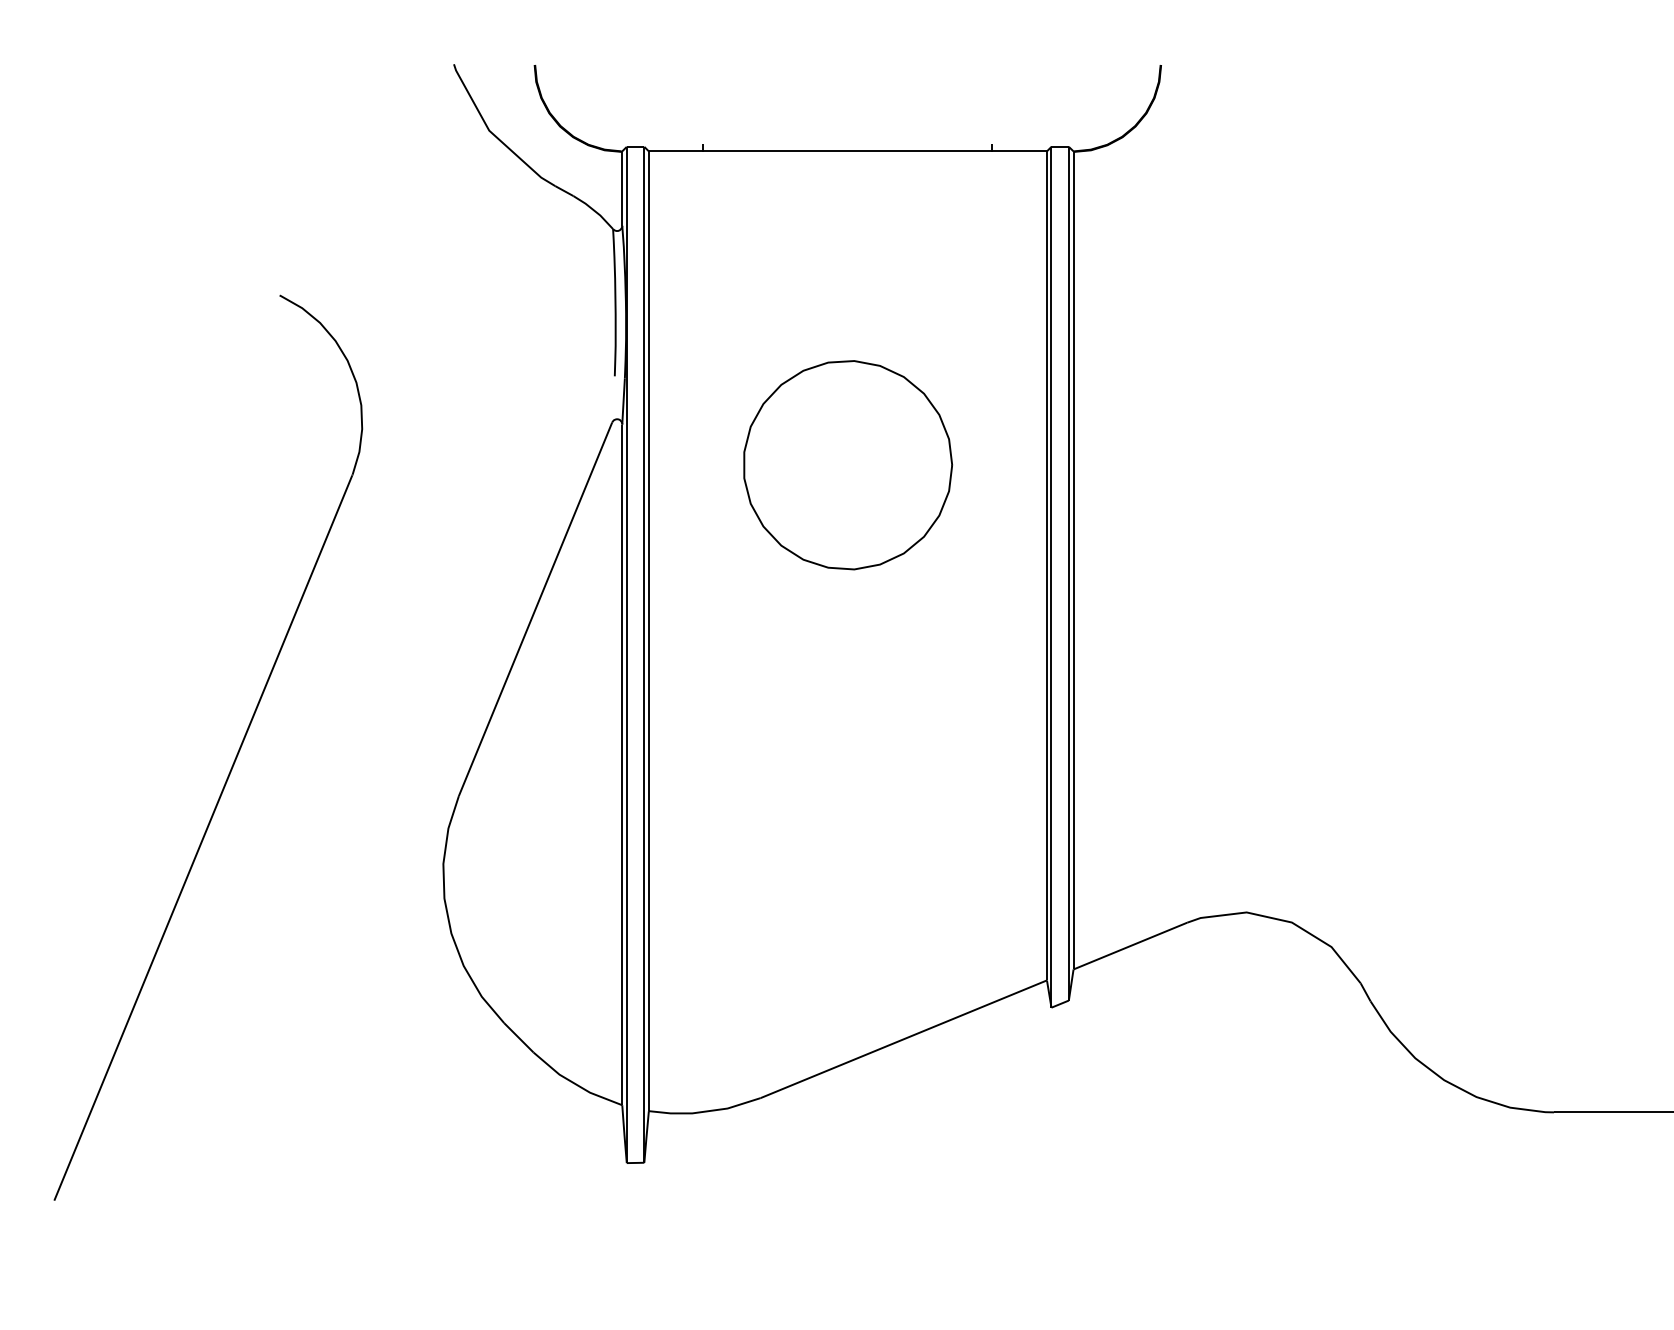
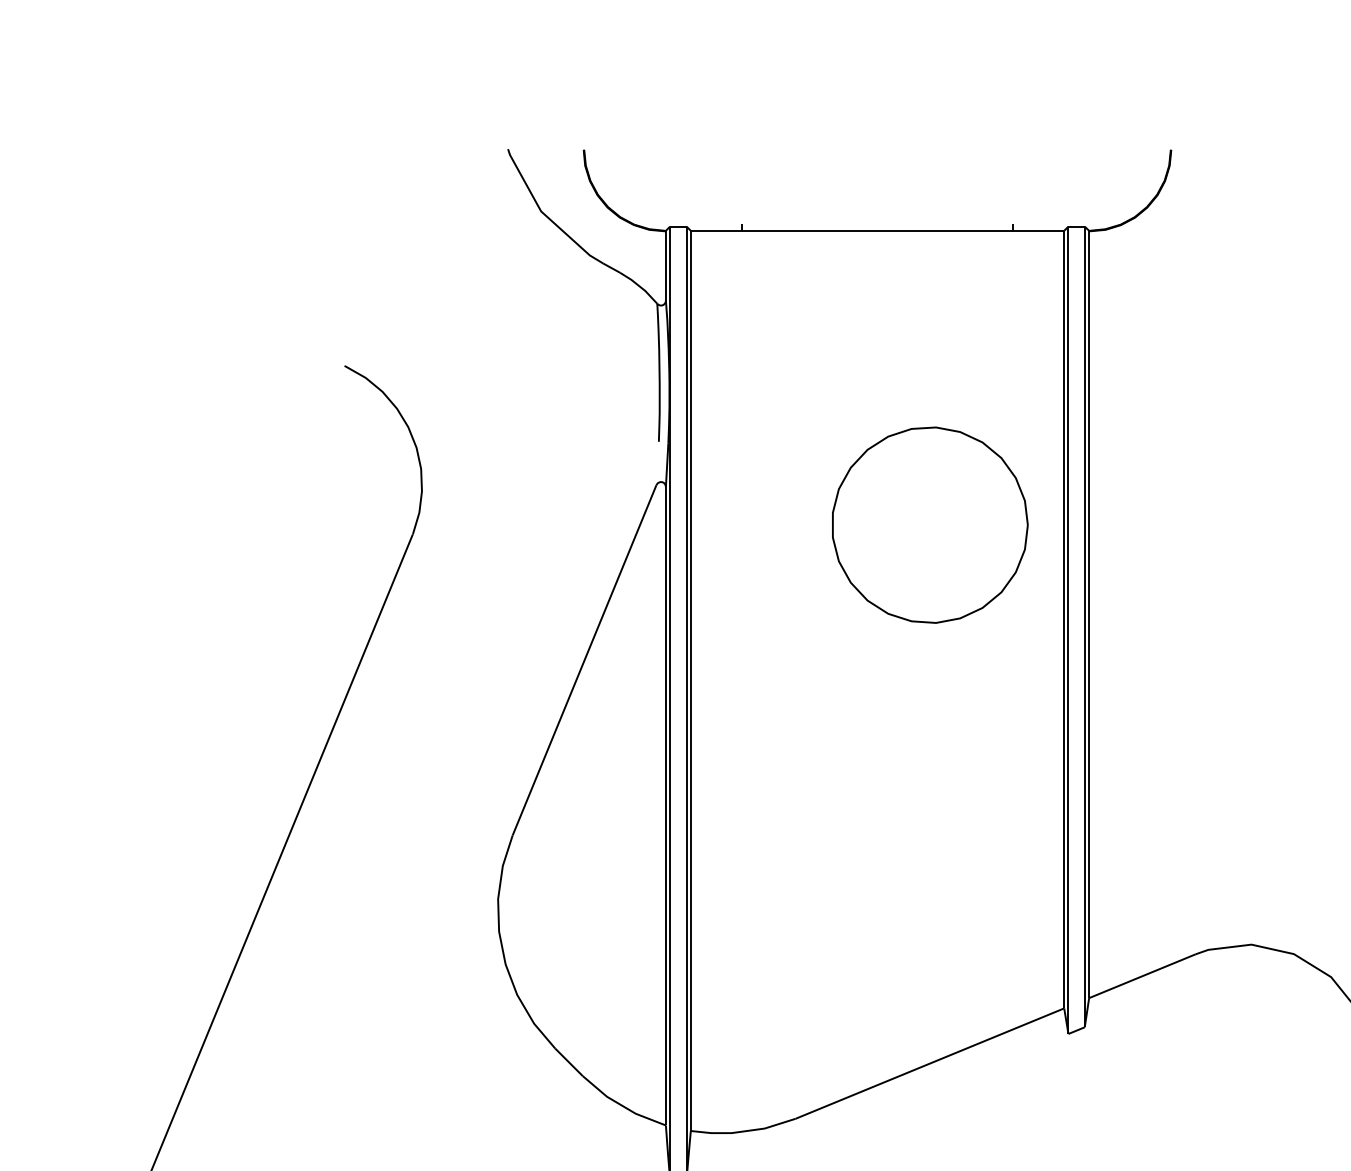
part: (847, 465) -> (929, 525), moved

